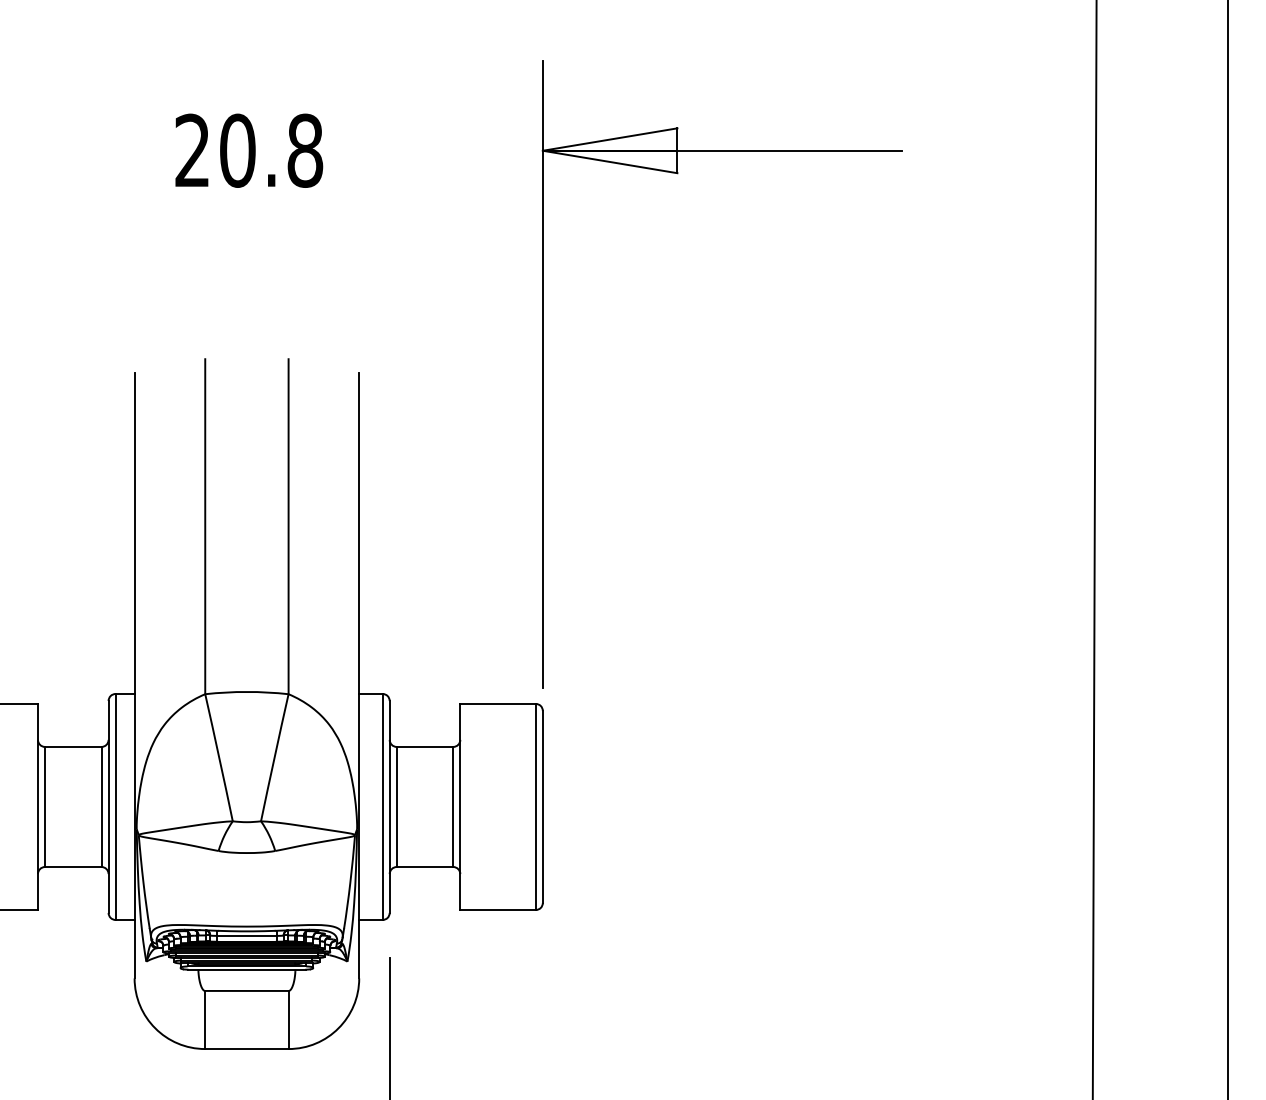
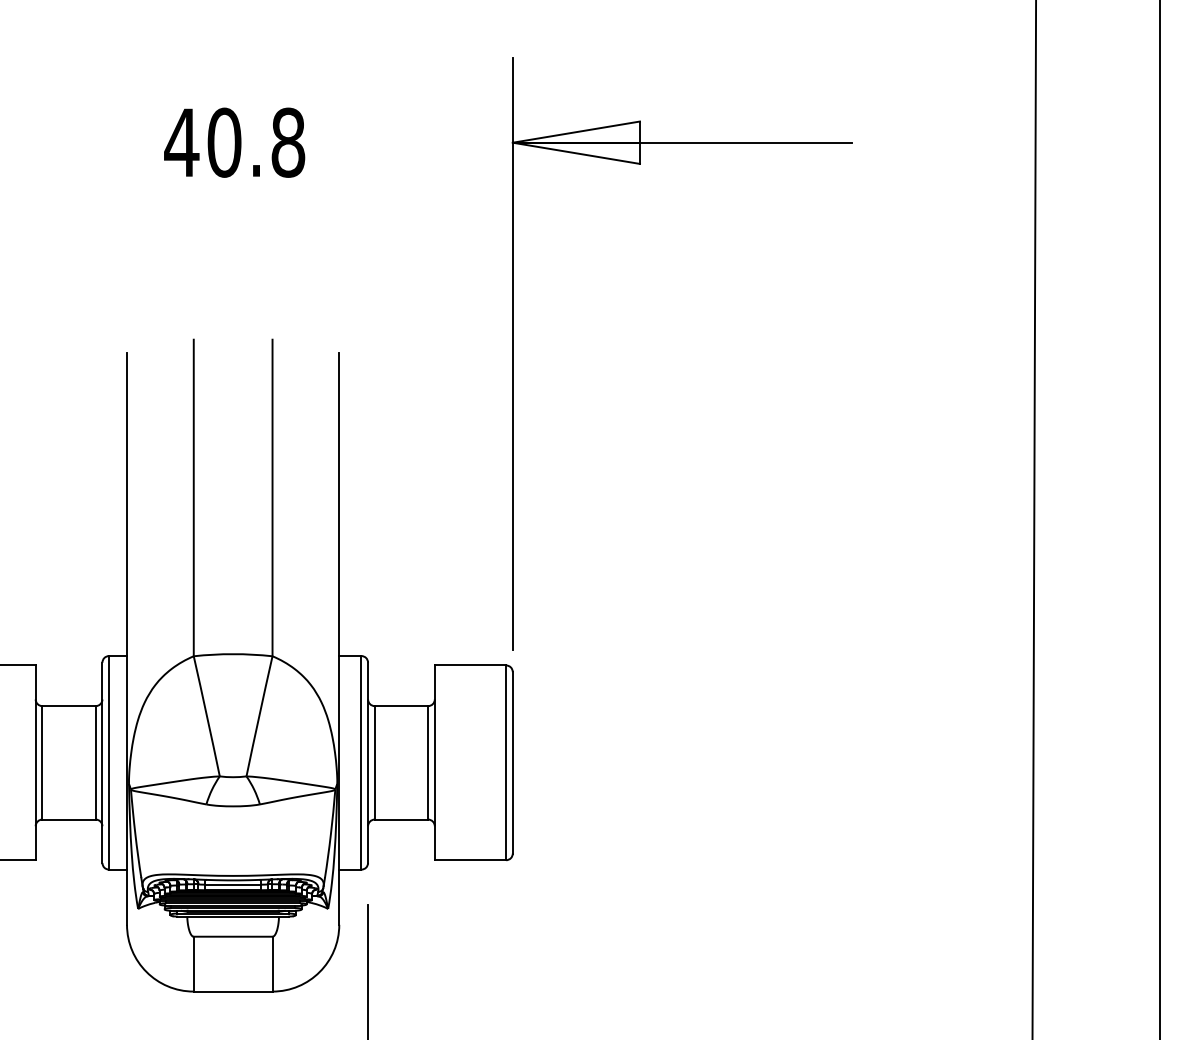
text: (192, 149) -> (181, 141), 20.8 -> 40.8

